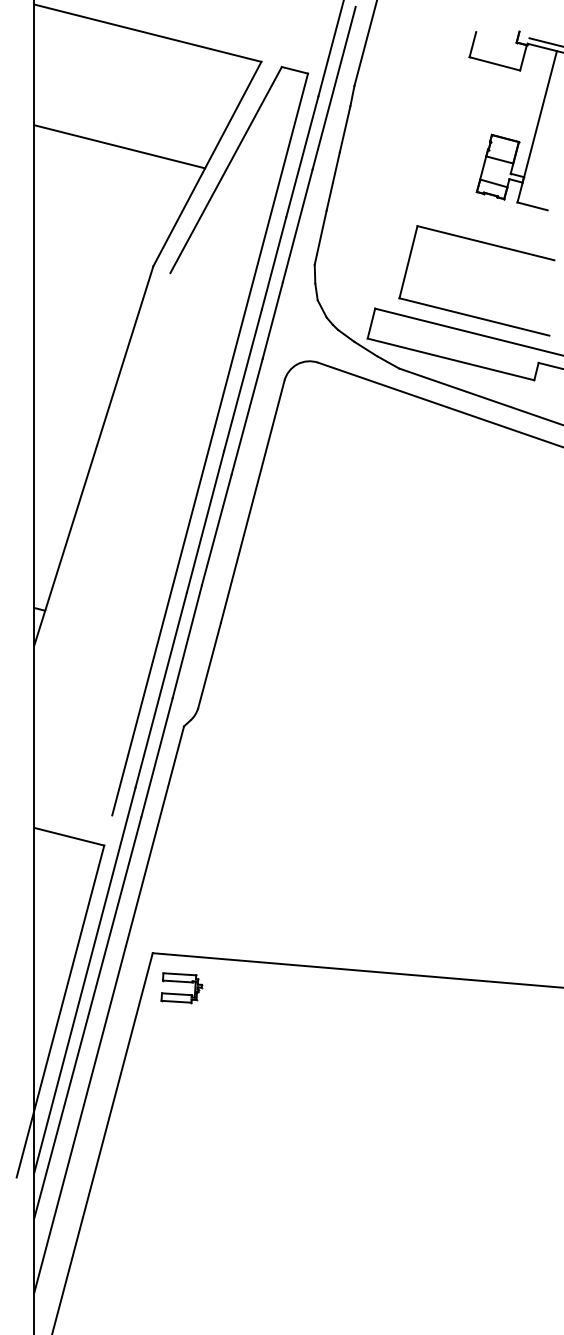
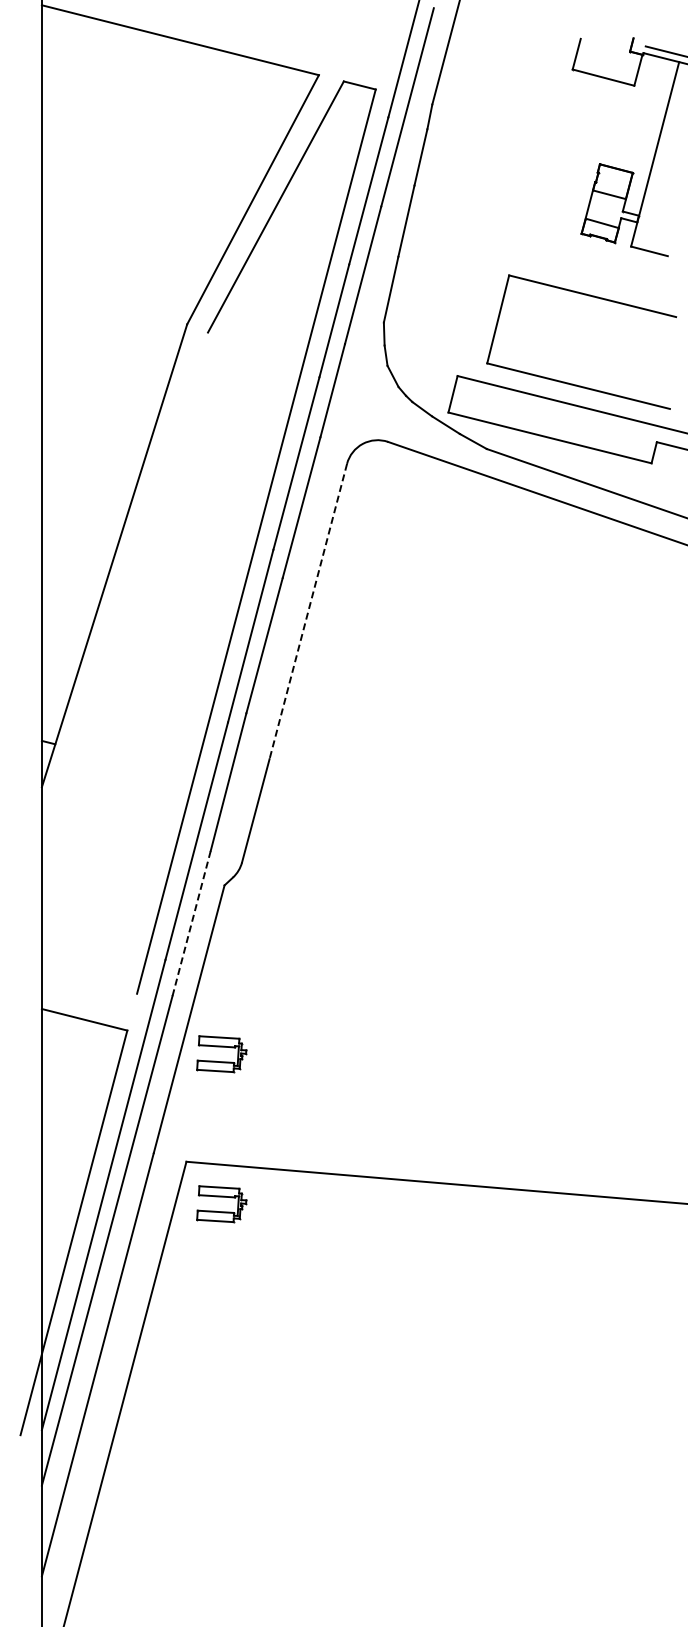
line: (119, 146) -> (145, 178), removed
line: (252, 501) -> (308, 611), solid -> dashed
line: (156, 757) -> (191, 923), solid -> dashed
part: (181, 859) -> (221, 1047), added

